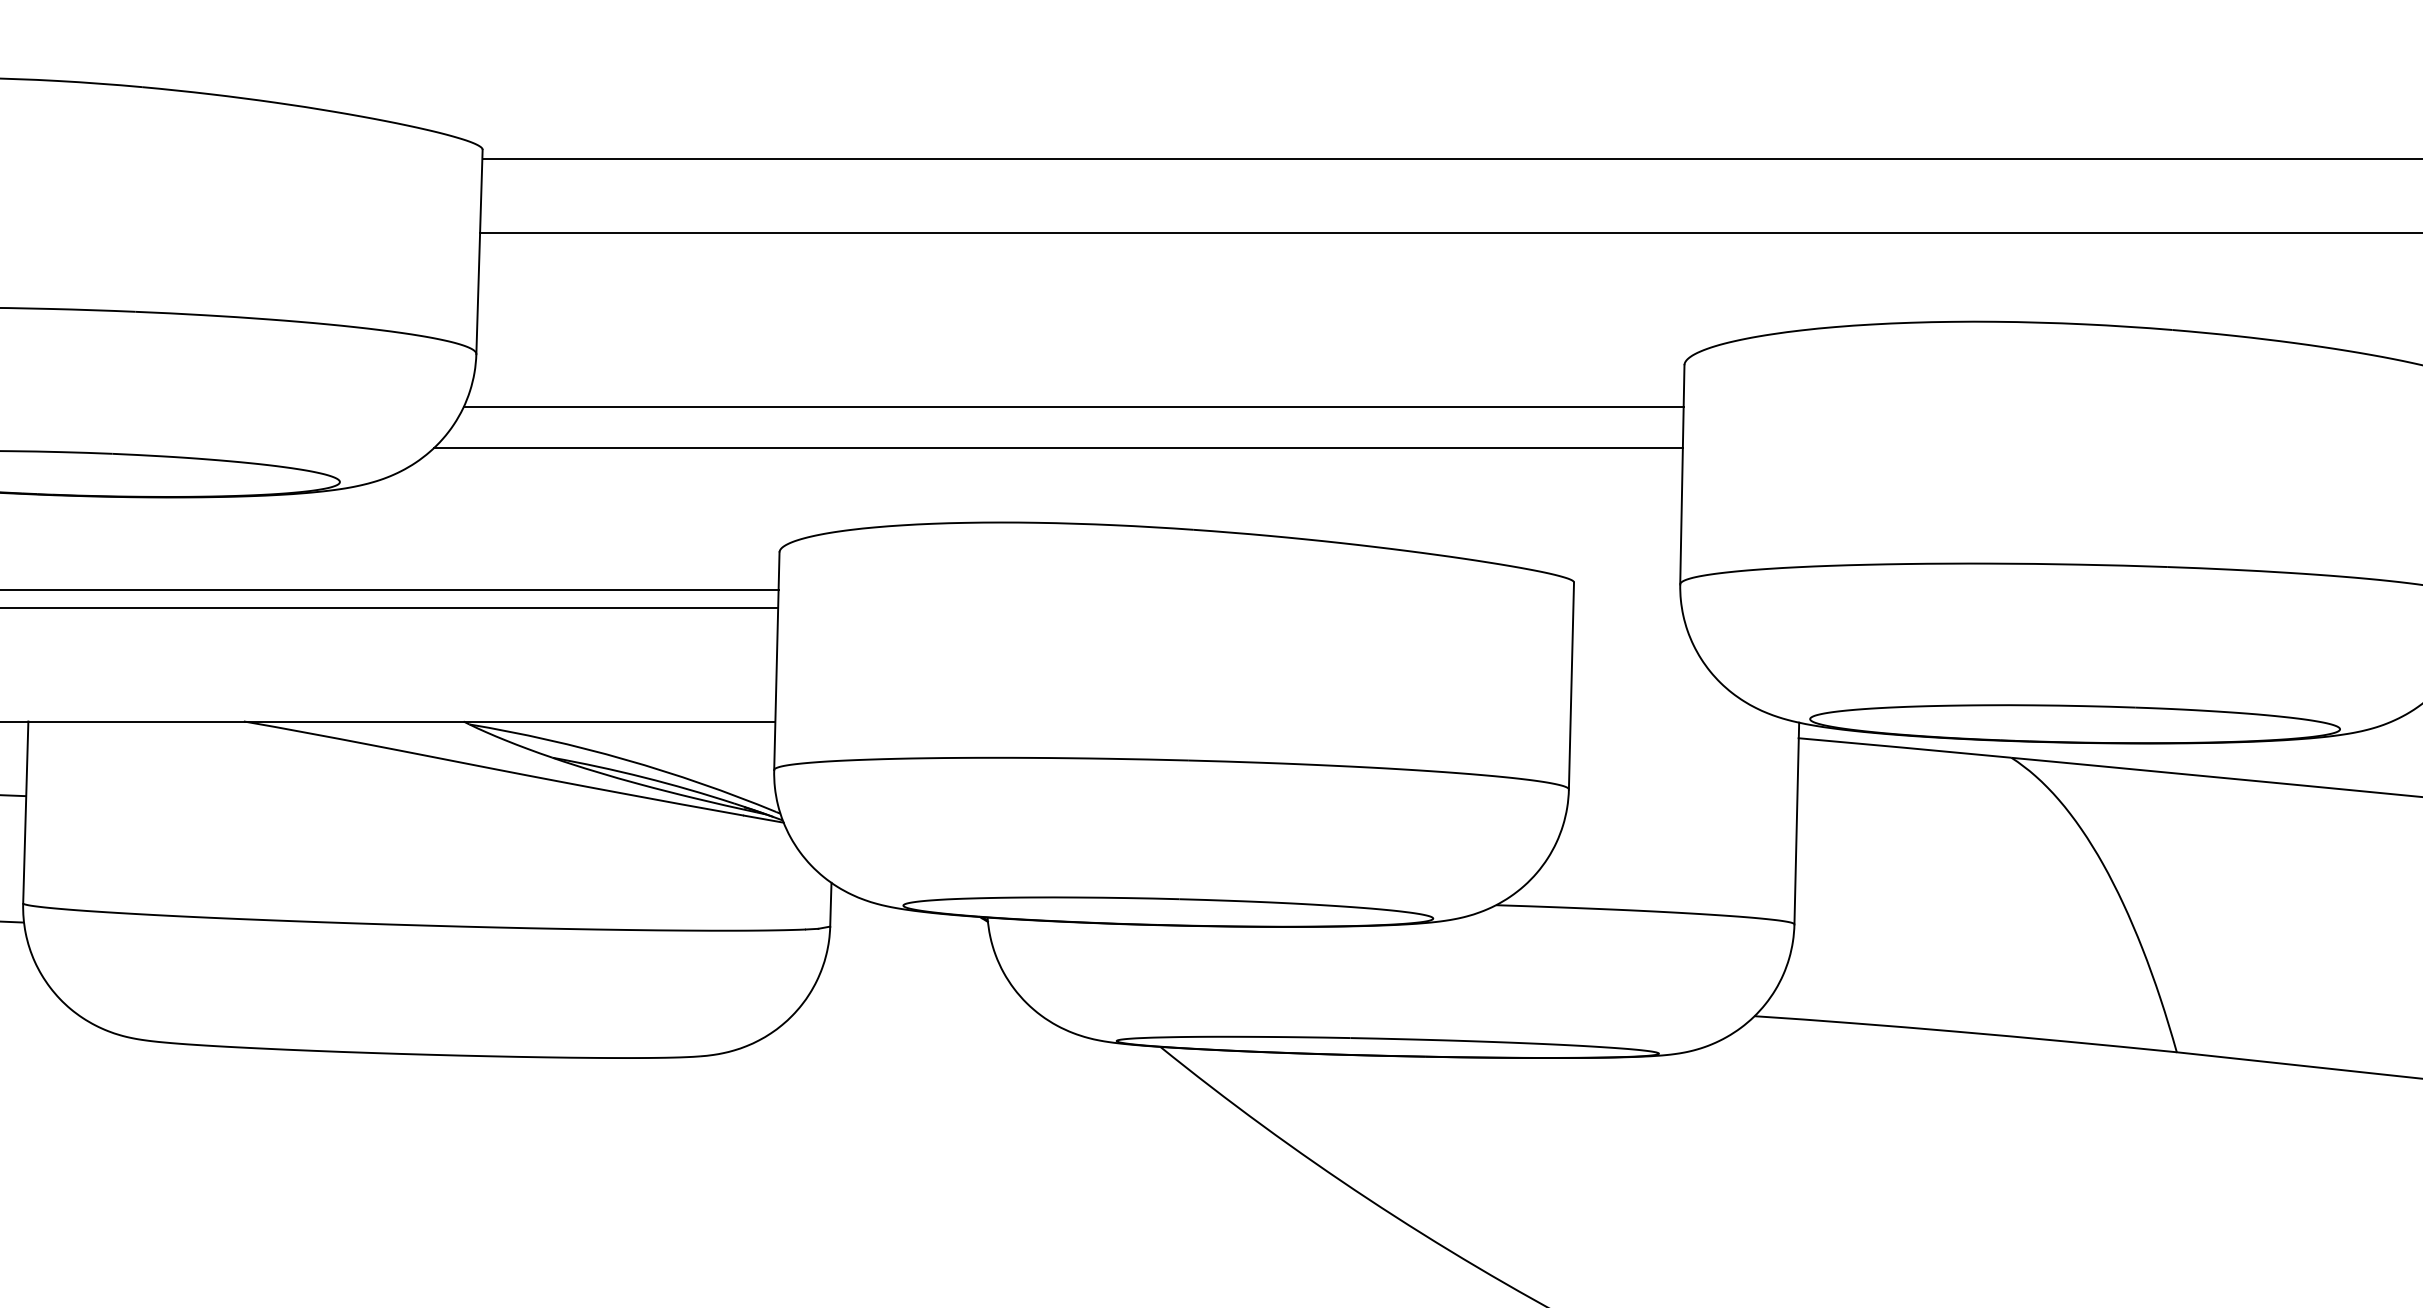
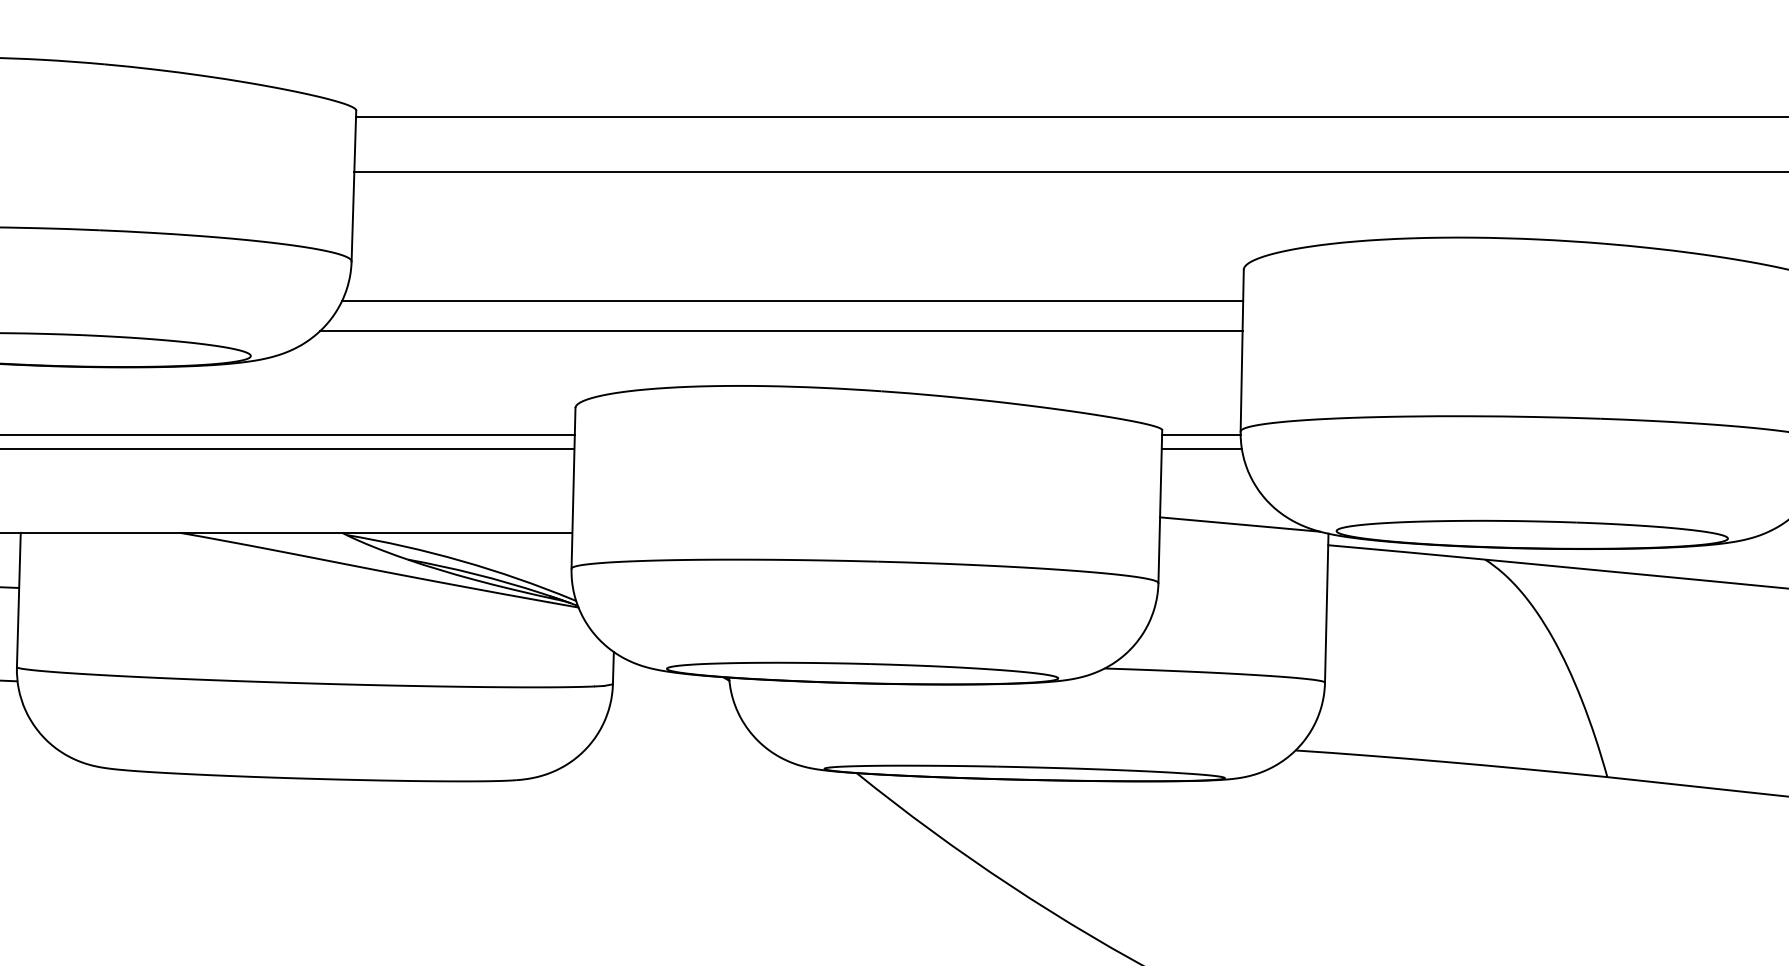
line: (1627, 589) -> (1201, 435), added
line: (1627, 607) -> (1201, 448), added
line: (1679, 709) -> (1240, 523), added

